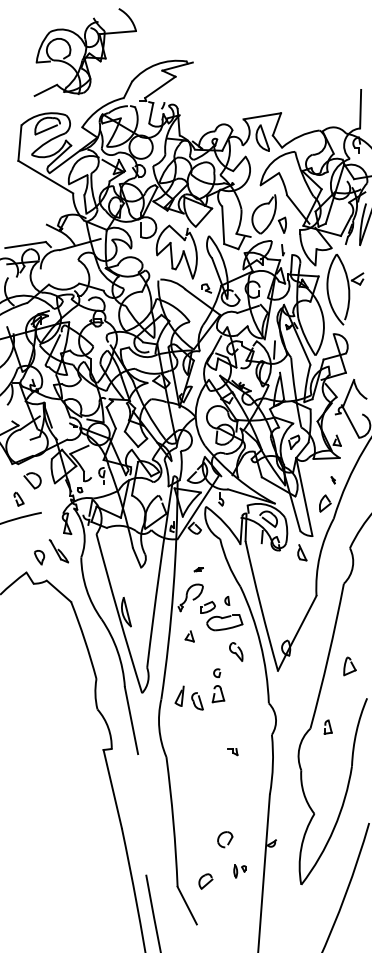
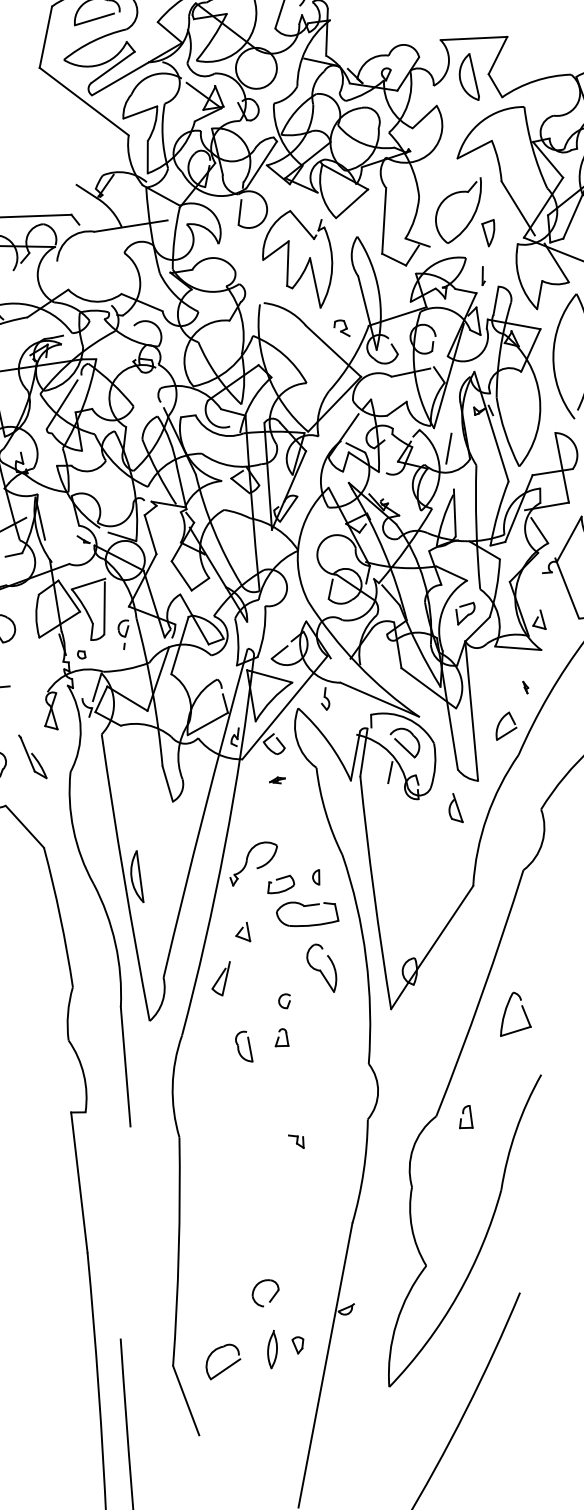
line: (89, 462) -> (103, 608), added
part: (198, 569) -> (276, 779), moved
part: (236, 651) -> (322, 967), size x1.43
part: (349, 666) -> (516, 1015), size x1.43
part: (218, 694) -> (282, 1038), size x0.62
part: (179, 695) -> (220, 976), moved
part: (239, 871) -> (284, 1351), size x1.67
part: (205, 881) -> (222, 1362), size x1.43

